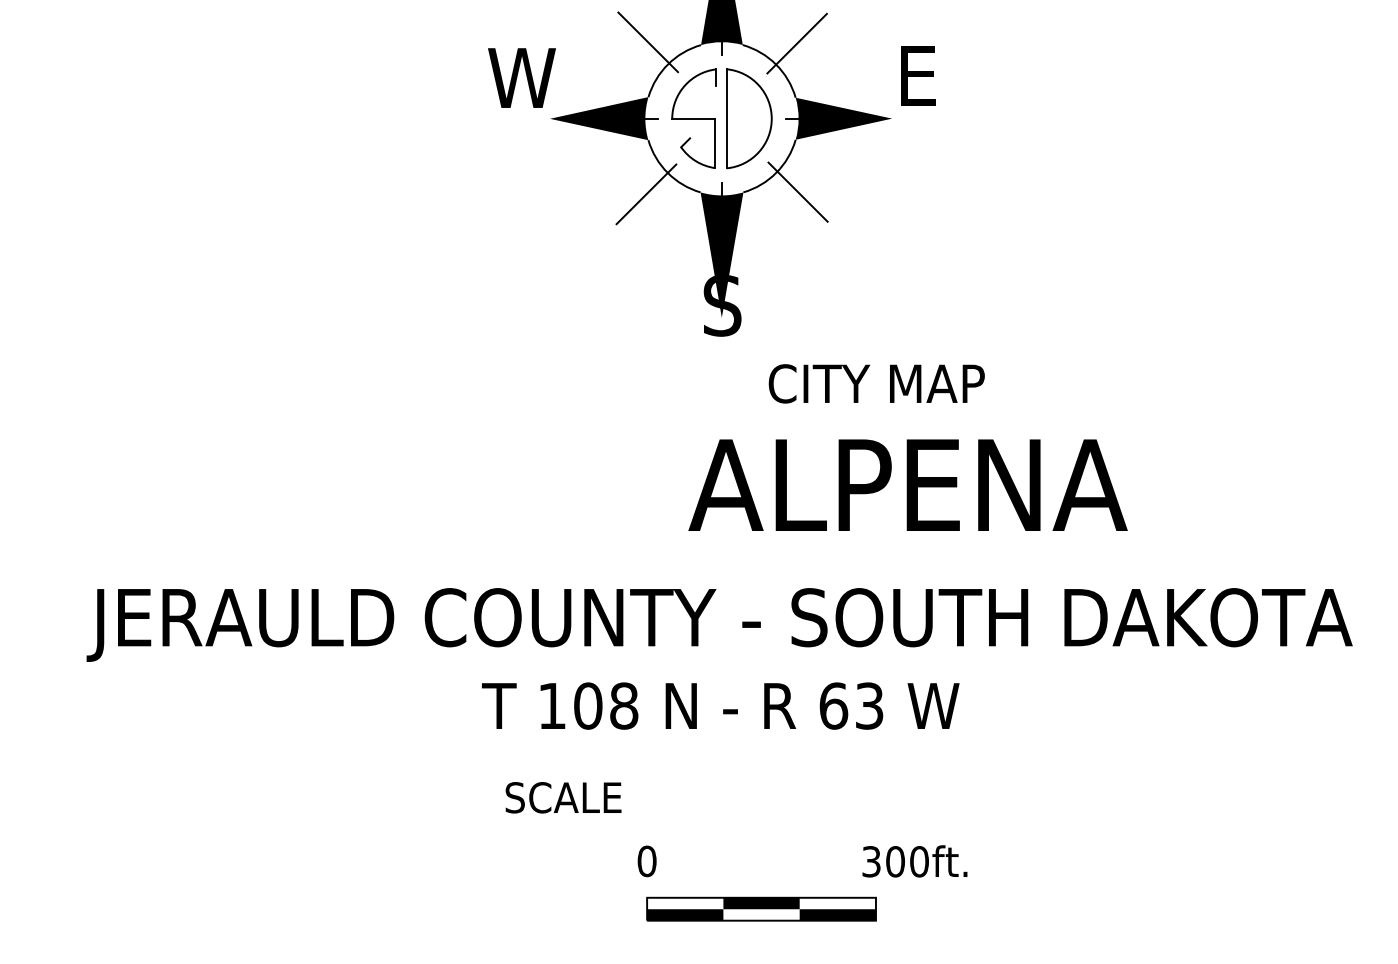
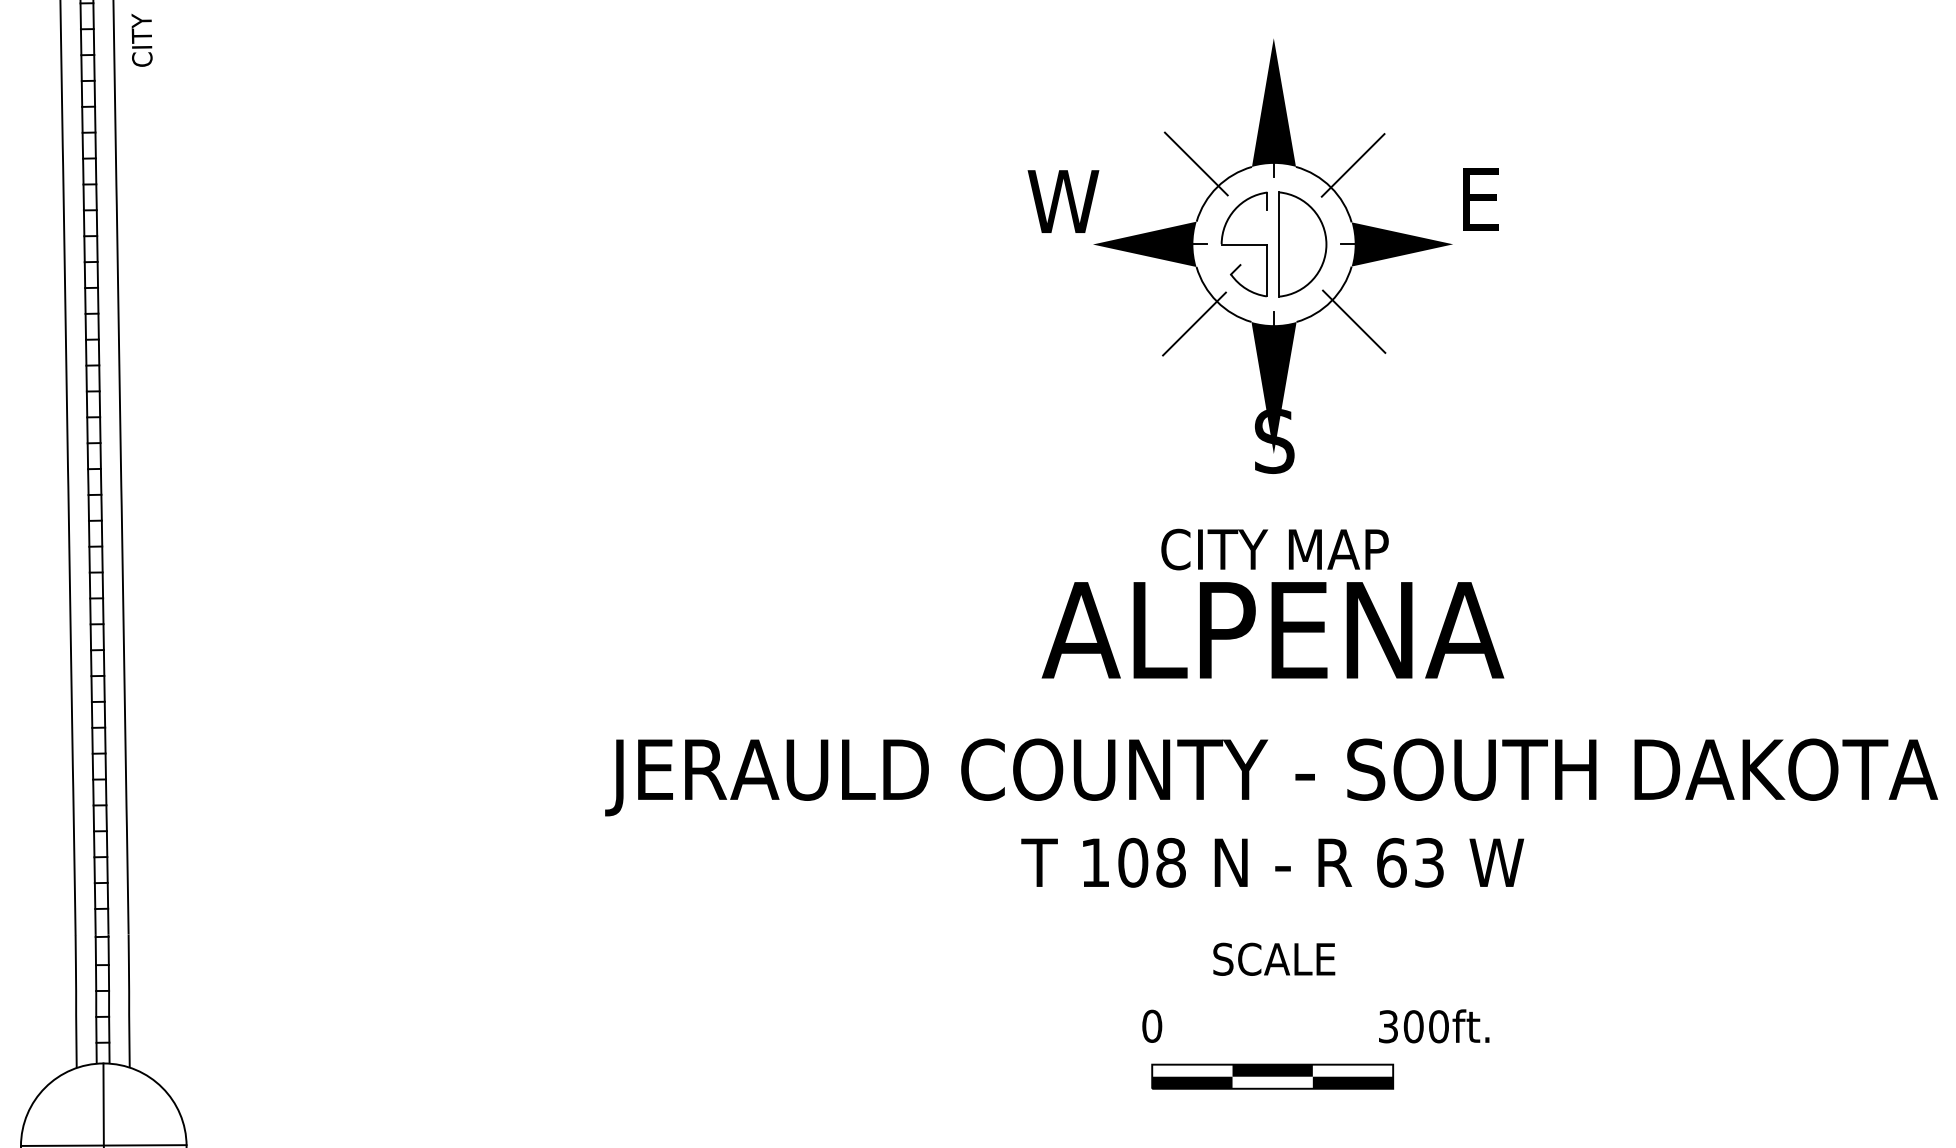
text: (876, 383) -> (1274, 549), moved
text: (907, 485) -> (1272, 630), moved
text: (563, 796) -> (1274, 958), moved
part: (802, 896) -> (1315, 1063), moved

